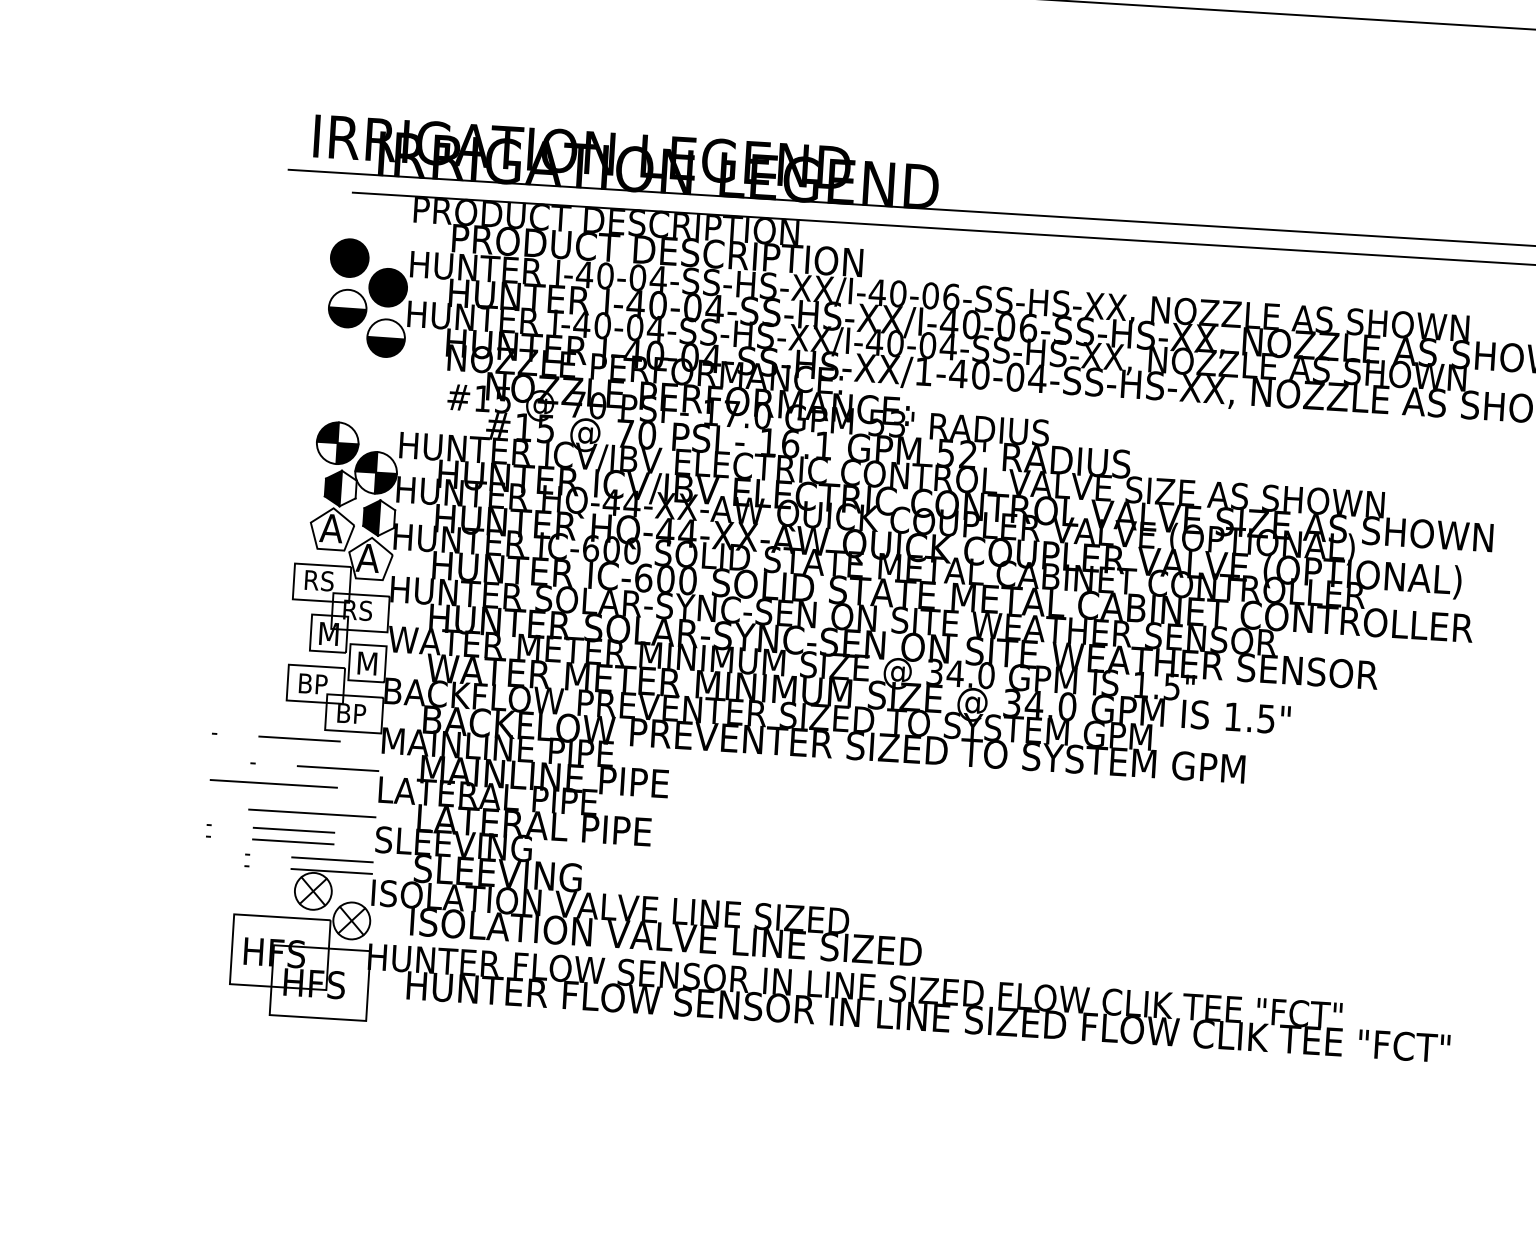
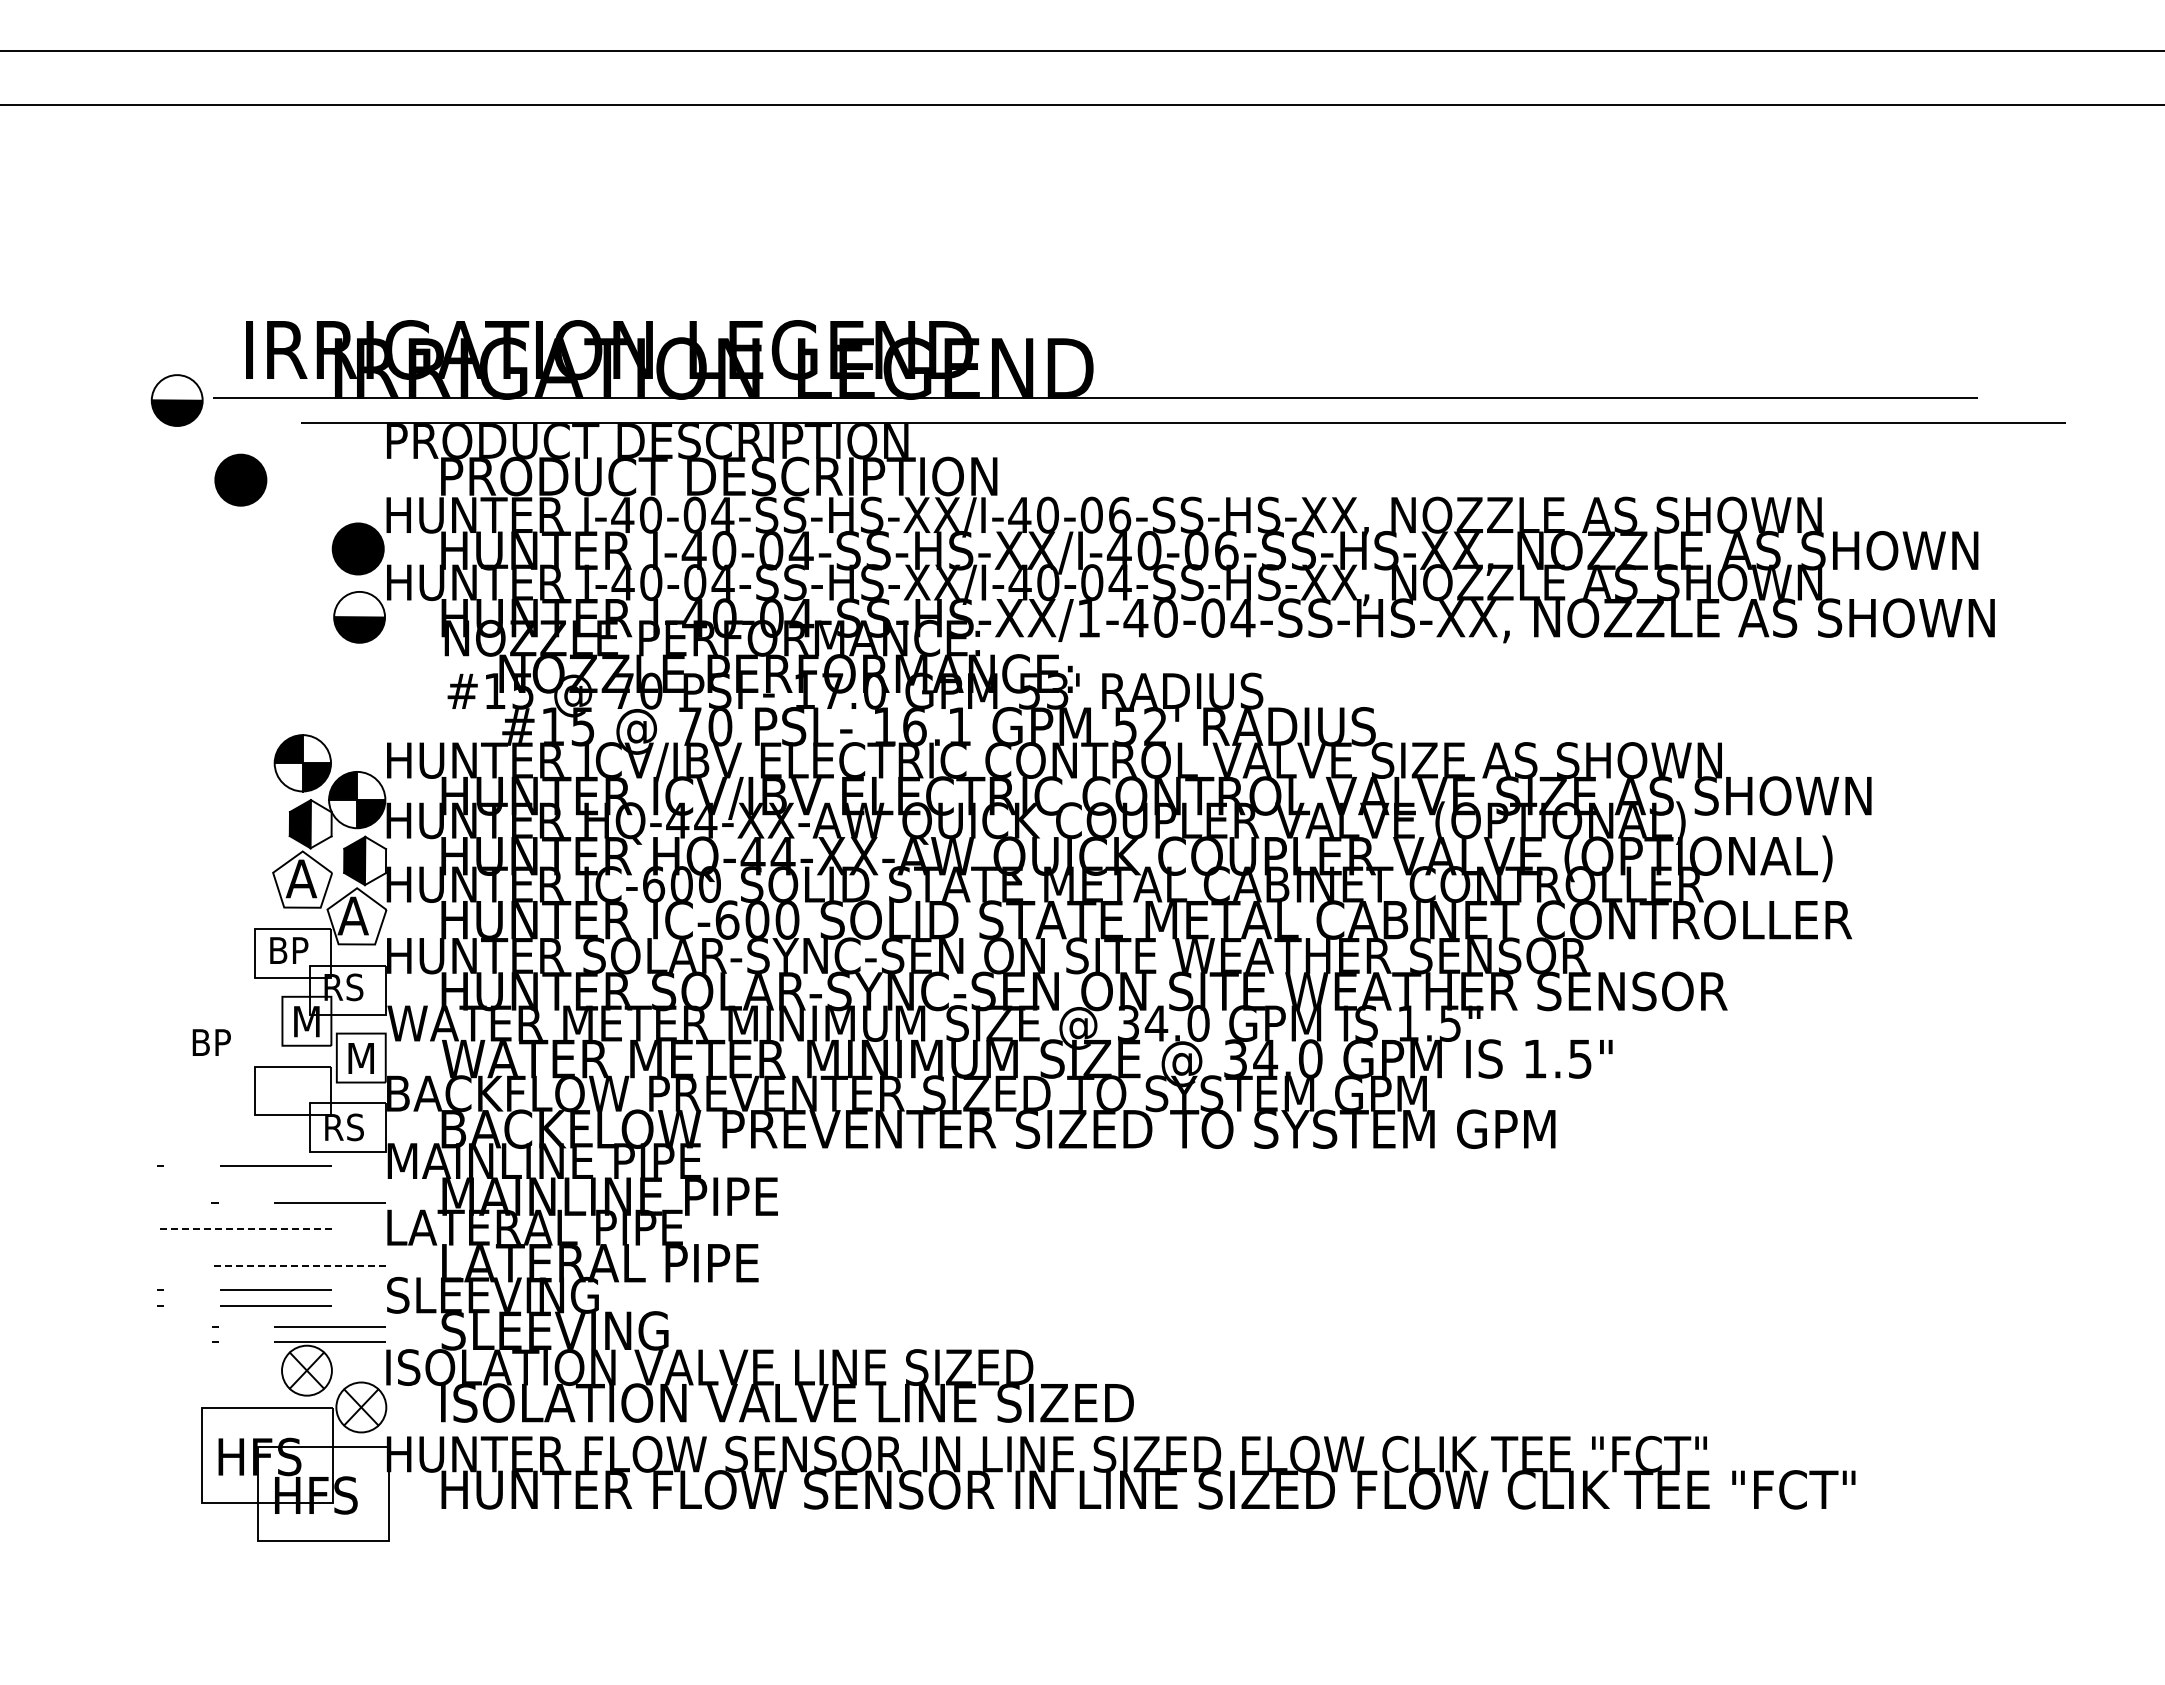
part: (349, 257) -> (240, 479), moved
part: (347, 308) -> (176, 400), moved
text: (320, 580) -> (290, 950), RS -> BP
text: (313, 683) -> (211, 1042), moved
text: (352, 713) -> (345, 1127), BP -> RS
line: (273, 783) -> (244, 1228), solid -> dashed
line: (312, 813) -> (299, 1265), solid -> dashed

